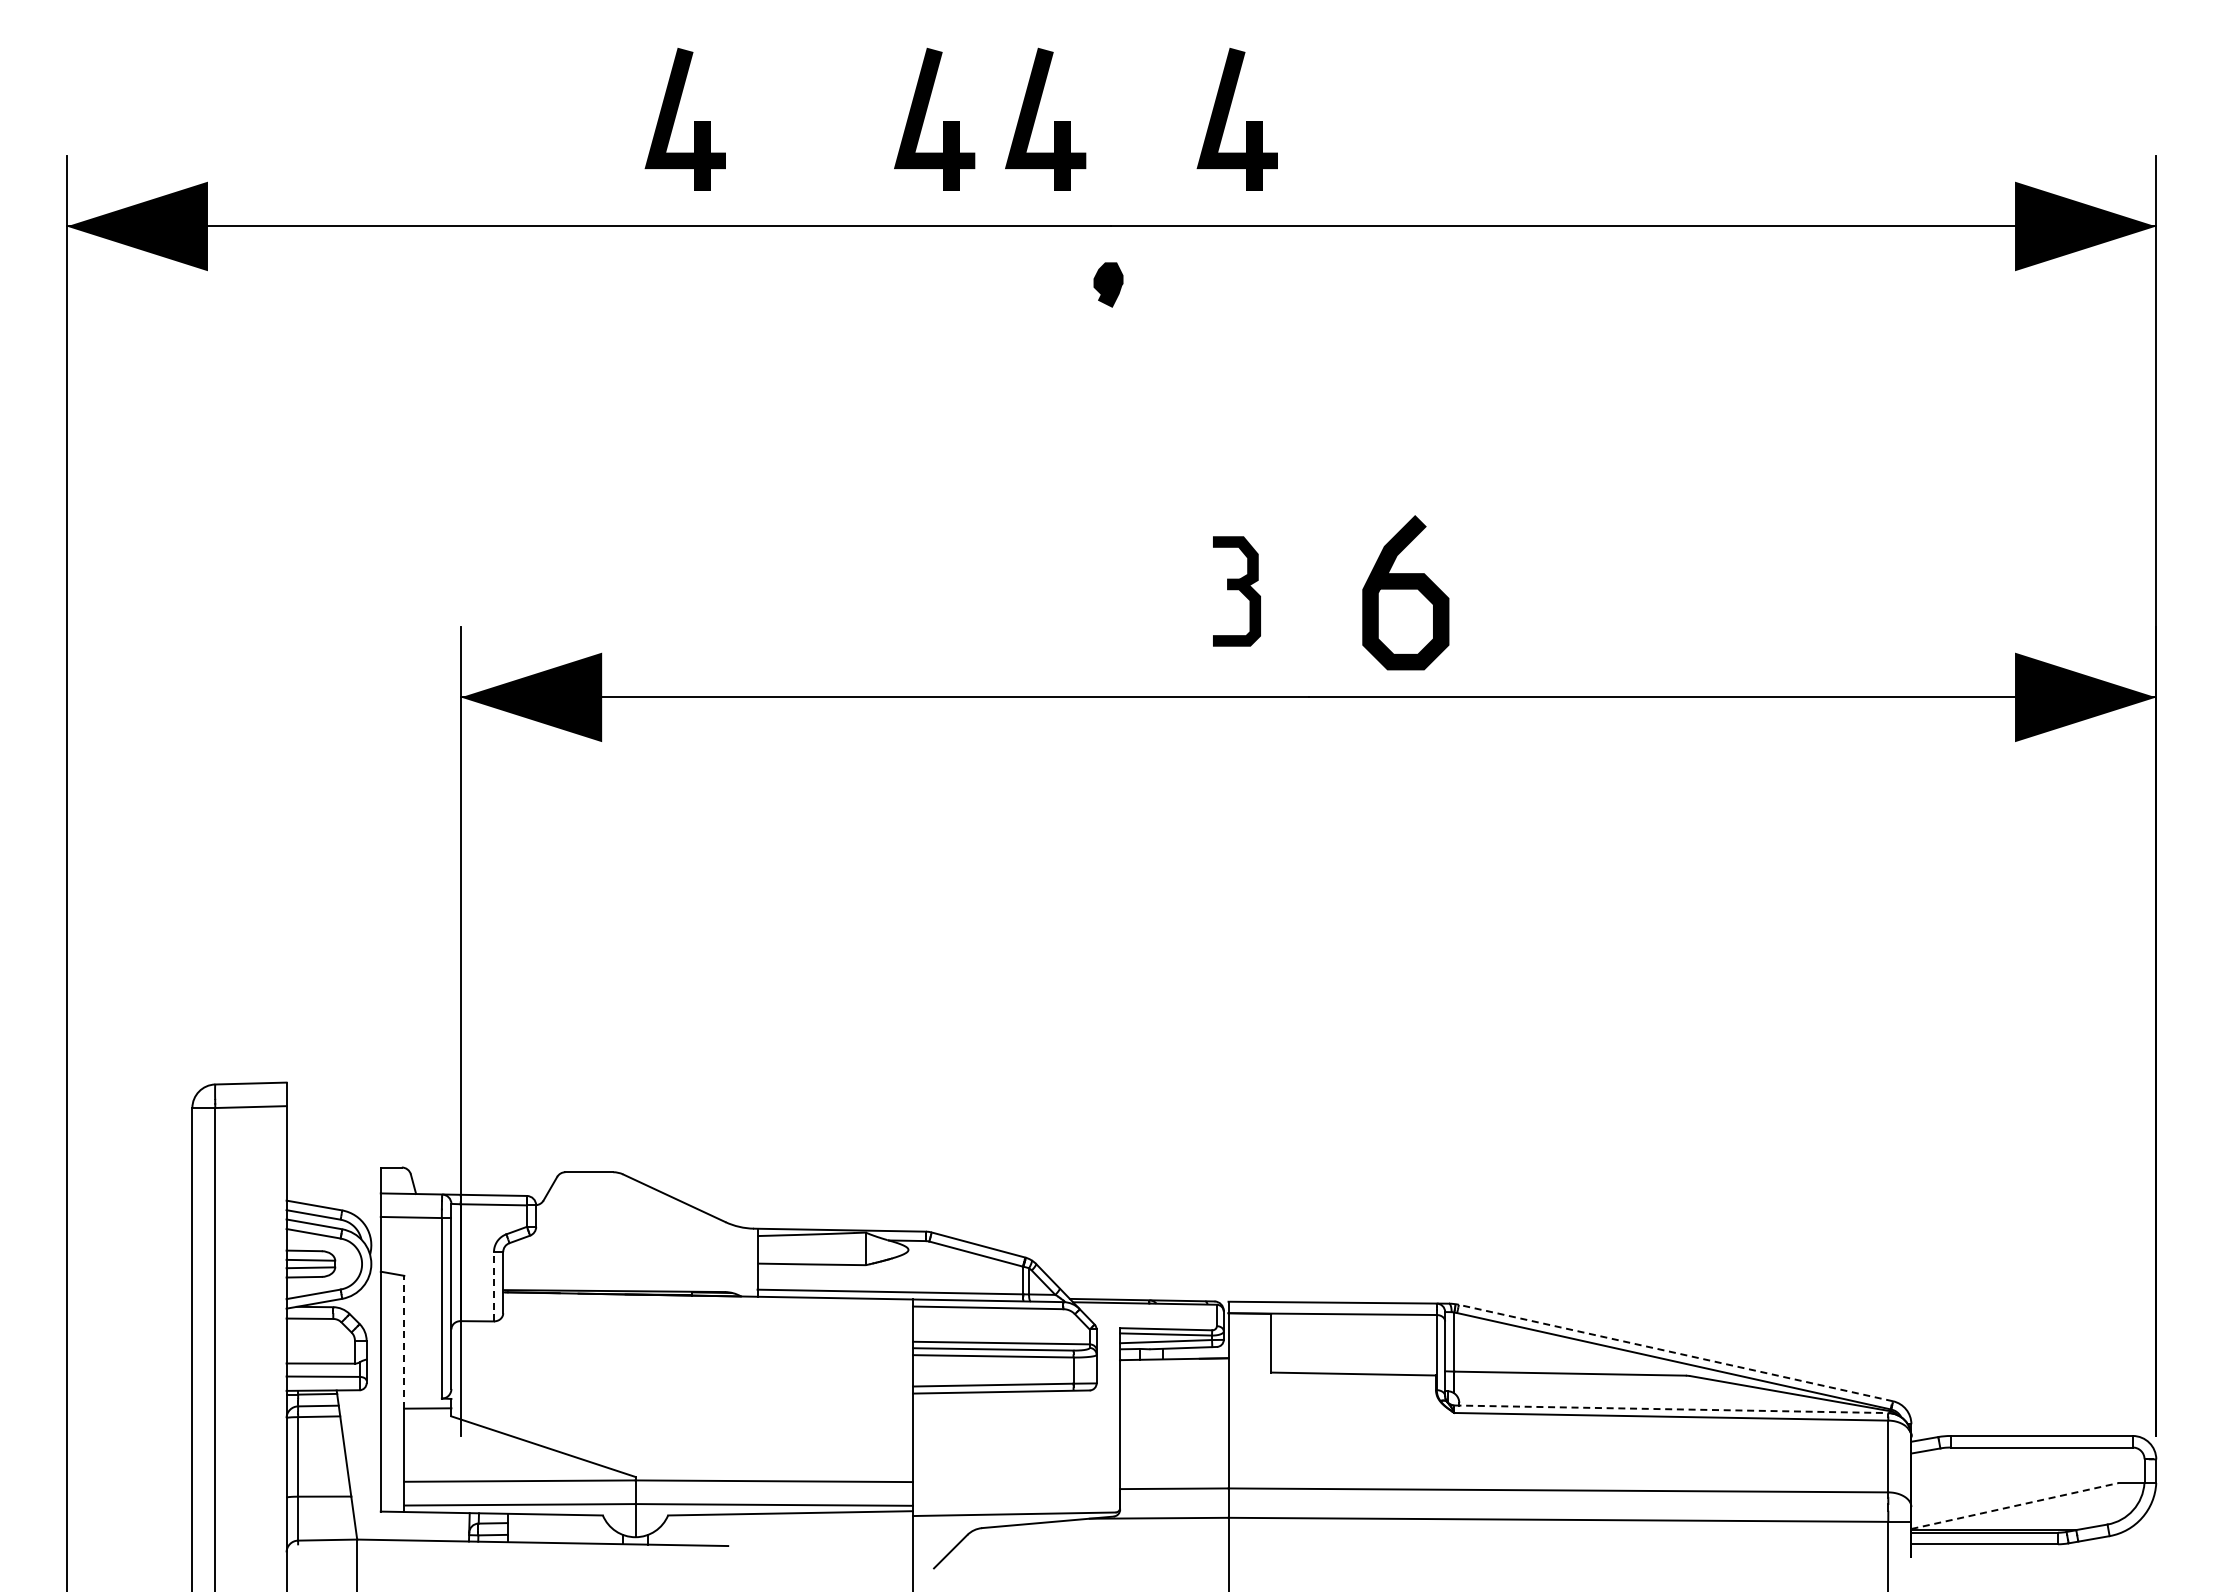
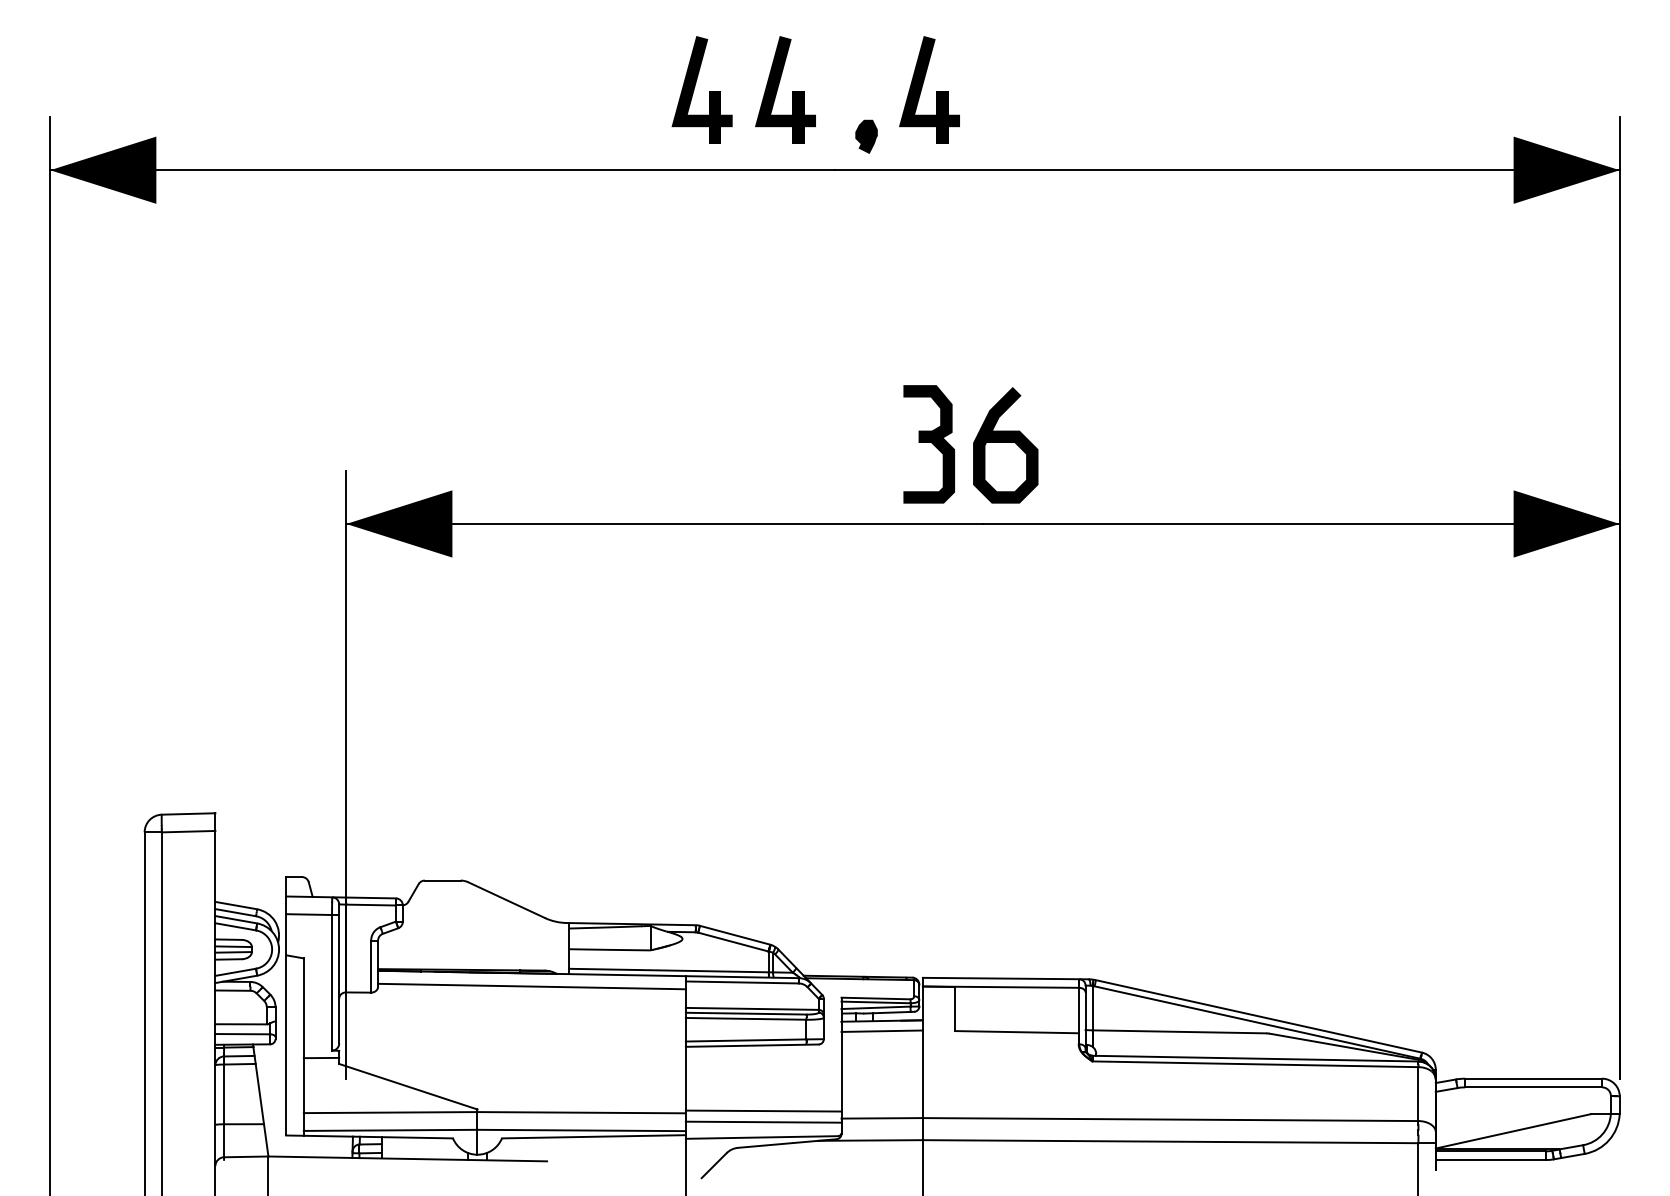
part: (676, 115) -> (508, 86), removed
part: (1108, 284) -> (866, 136), moved
curve: (1405, 589) -> (1005, 442), moved
part: (1236, 591) -> (928, 444), size x1.43
line: (493, 1286) -> (370, 966), dashed -> solid
line: (707, 1312) -> (531, 985), added
line: (404, 1341) -> (303, 1007), dashed -> solid
line: (1675, 1352) -> (1258, 1015), dashed -> solid
line: (1174, 1372) -> (882, 1031), added
line: (1671, 1409) -> (1255, 1058), dashed -> solid
line: (1016, 1478) -> (763, 1110), added
line: (1016, 1493) -> (763, 1121), added
line: (2015, 1505) -> (1513, 1130), dashed -> solid

